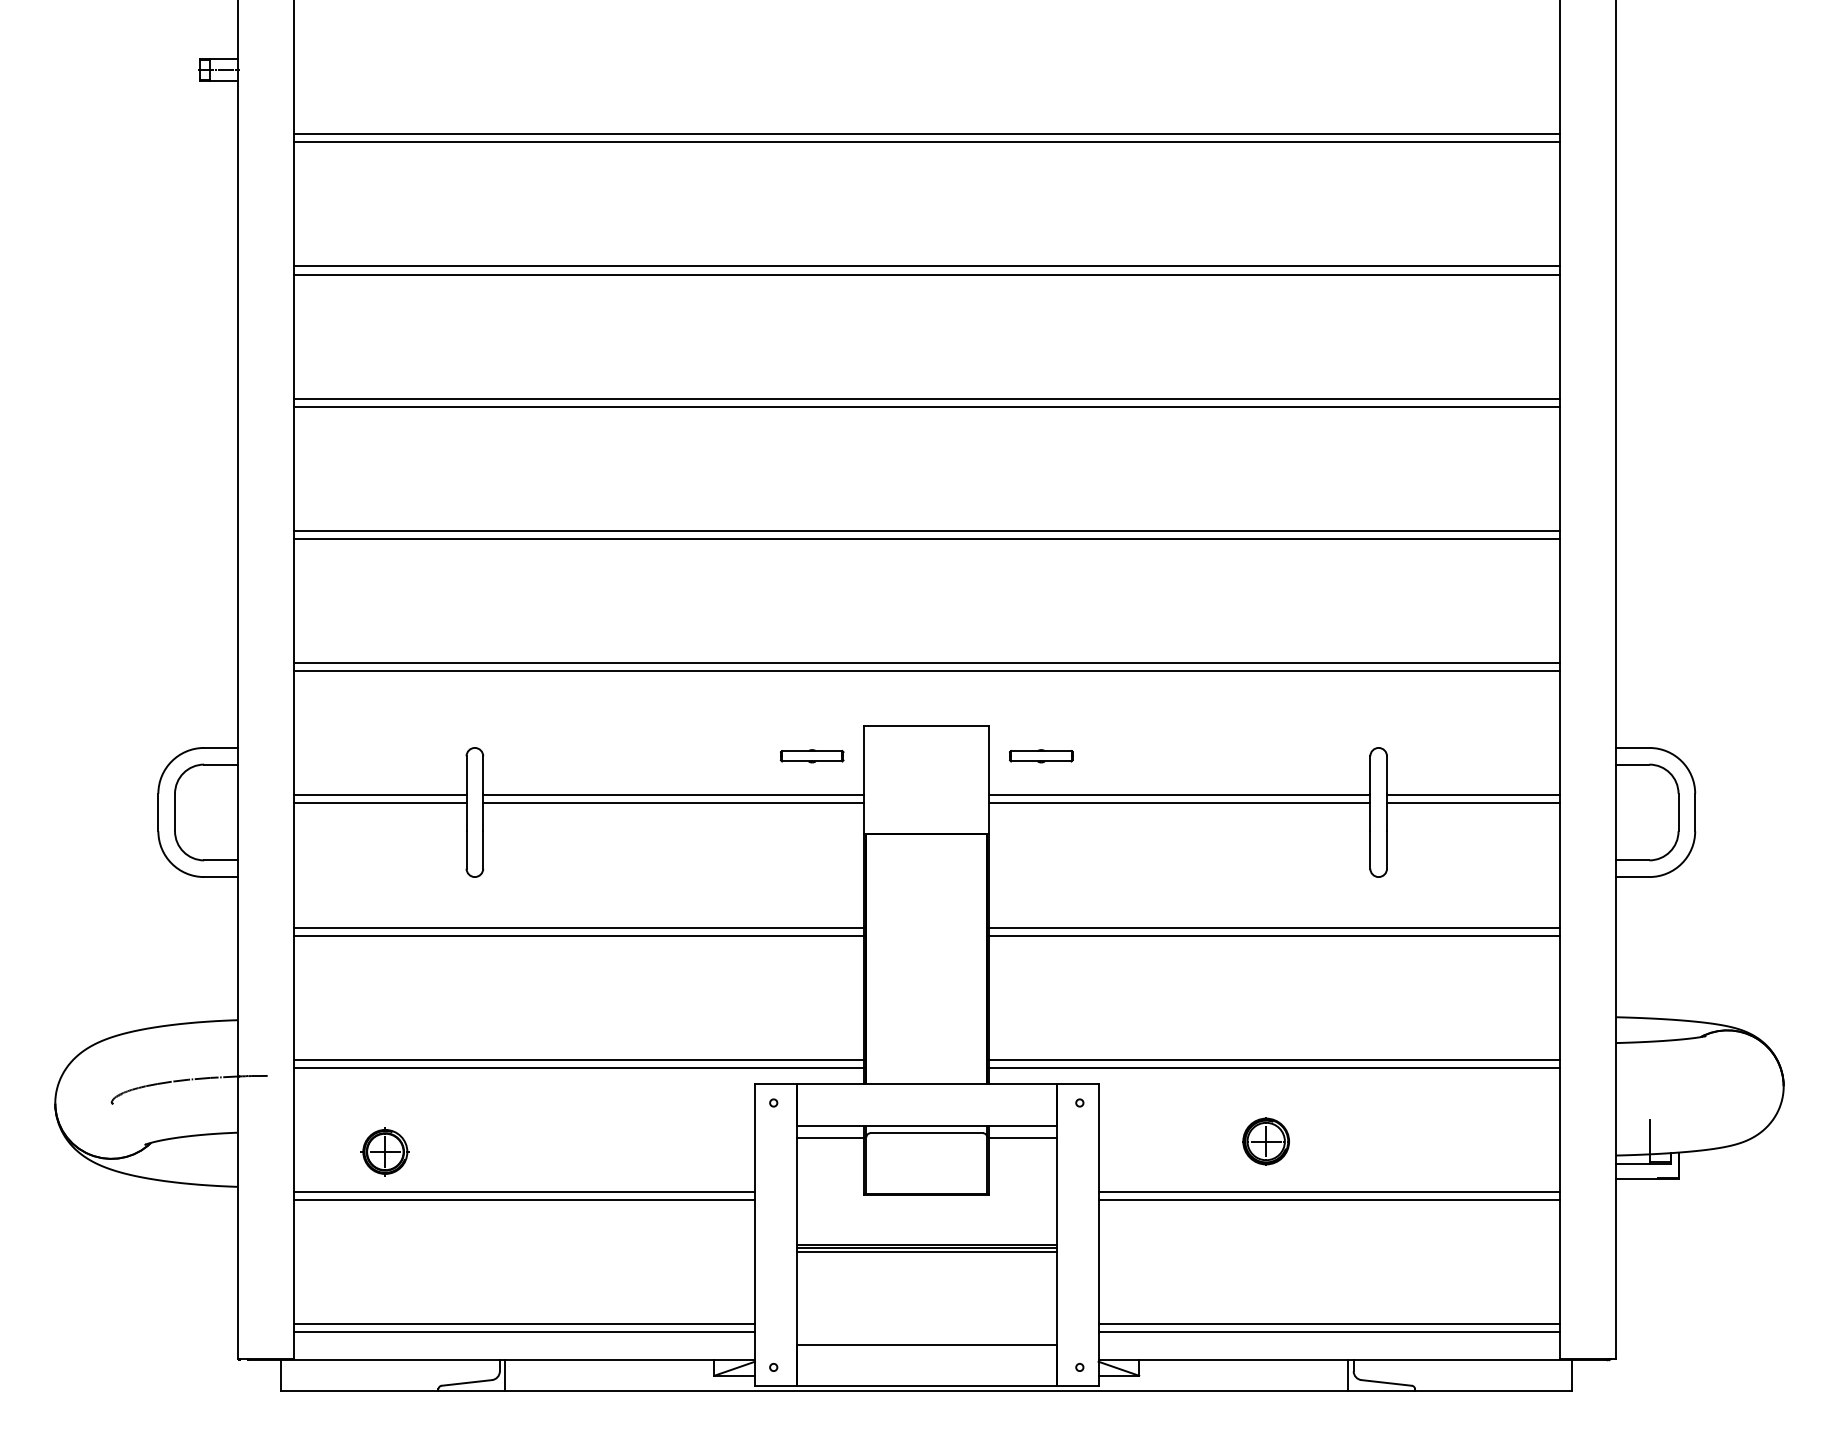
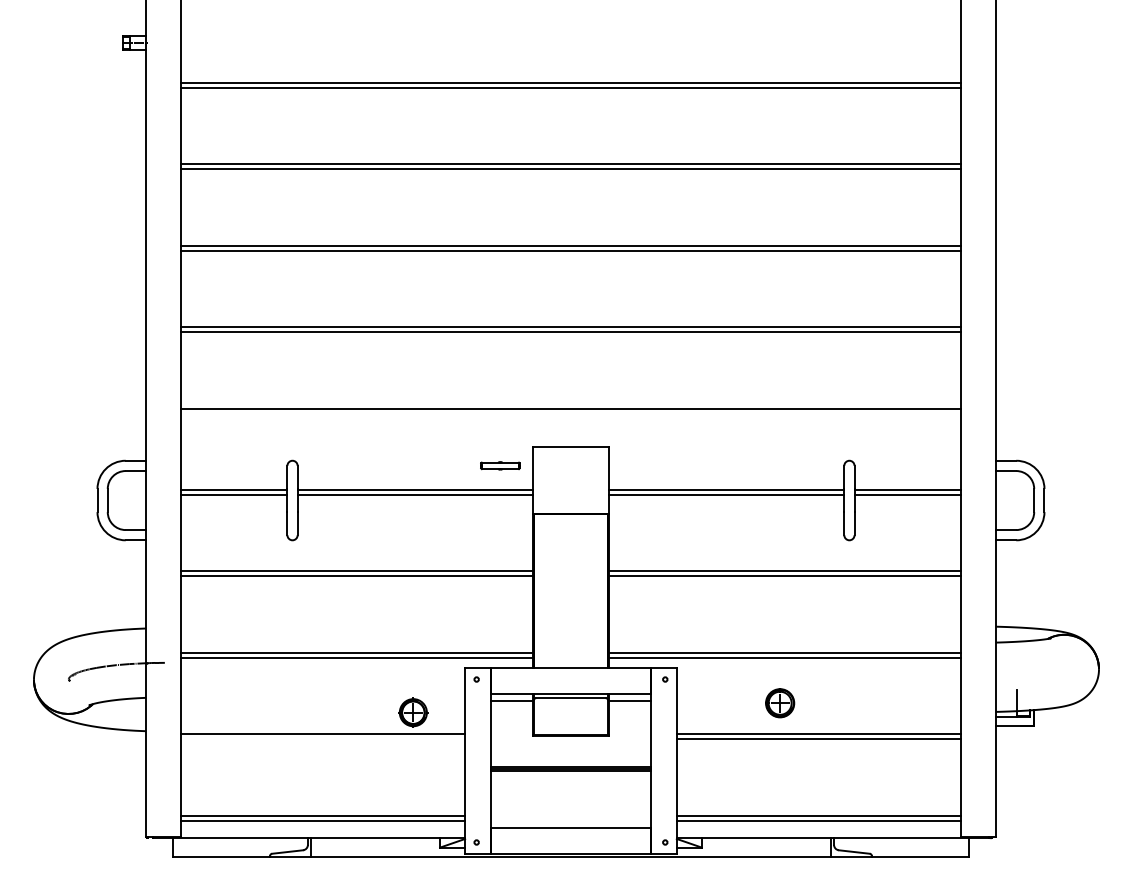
line: (925, 671) -> (570, 413), removed
part: (1041, 755) -> (641, 465), removed
part: (385, 1151) -> (413, 712), moved
line: (523, 1200) -> (322, 739), removed

